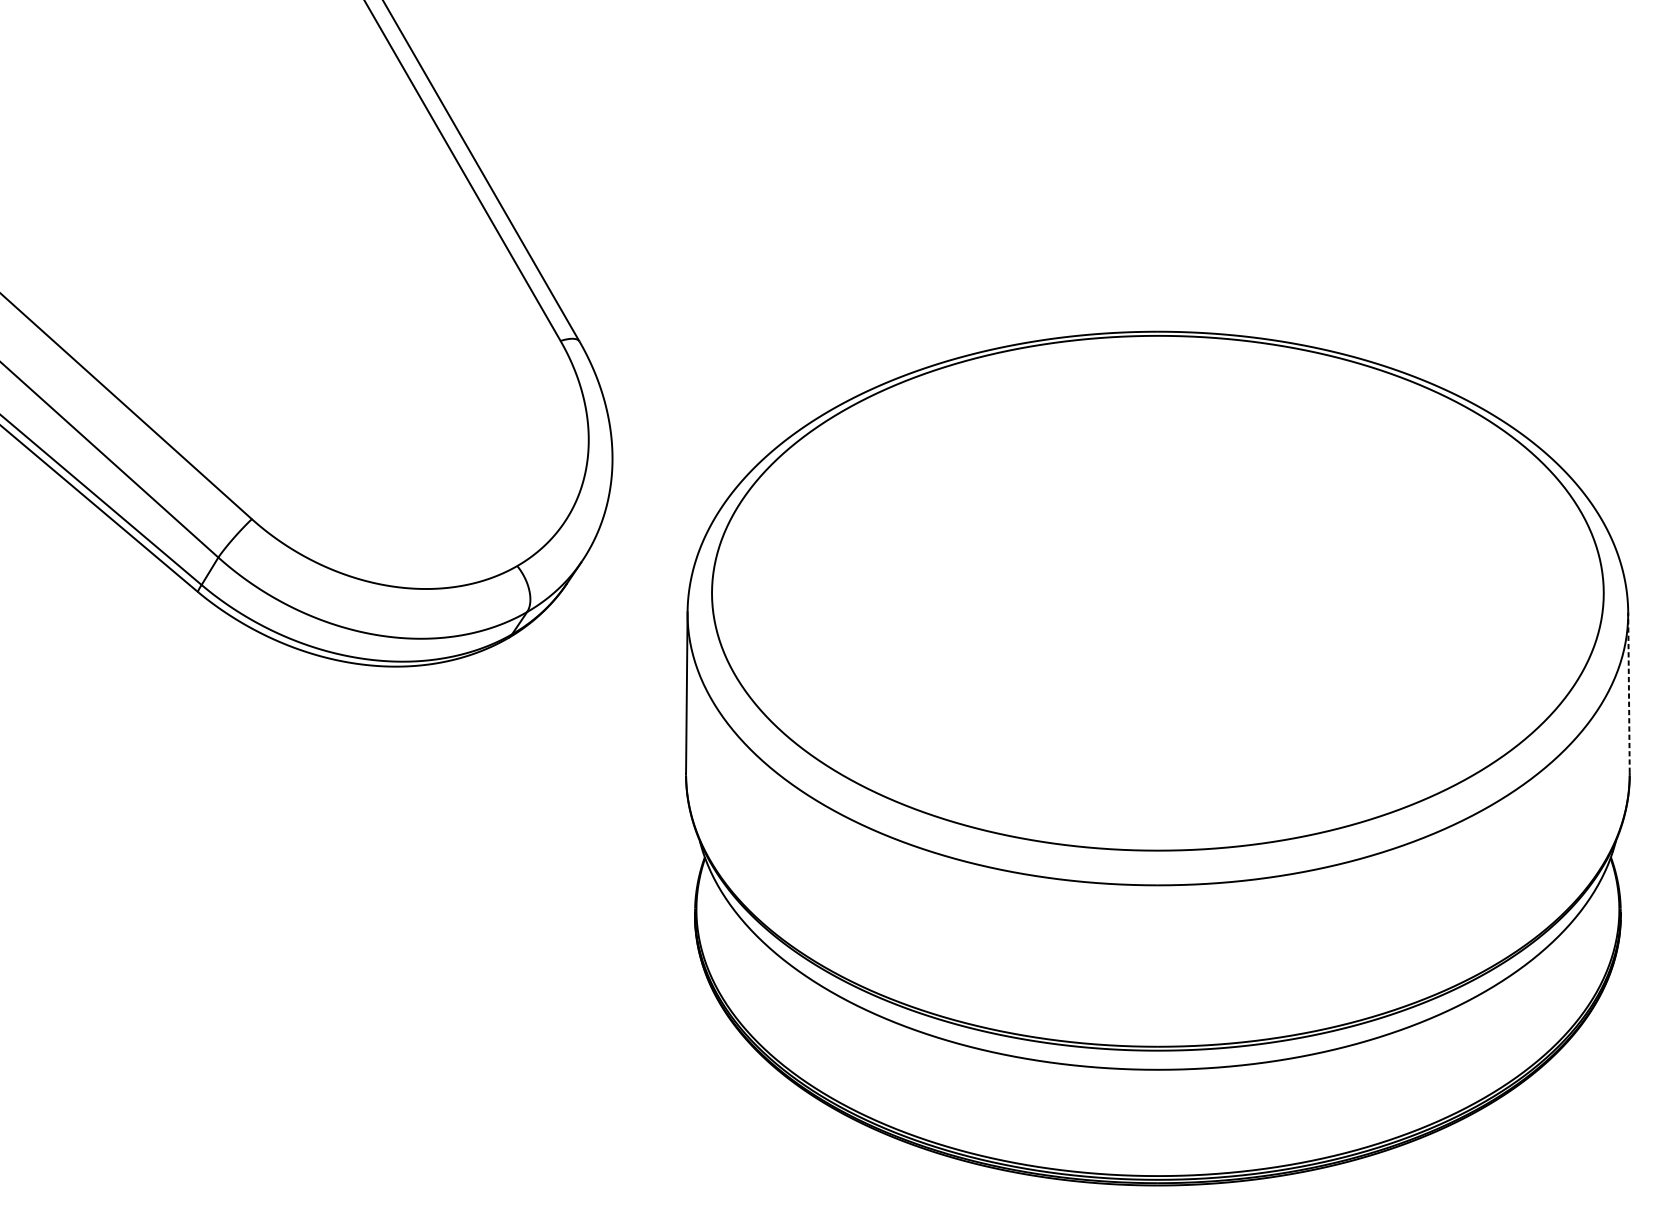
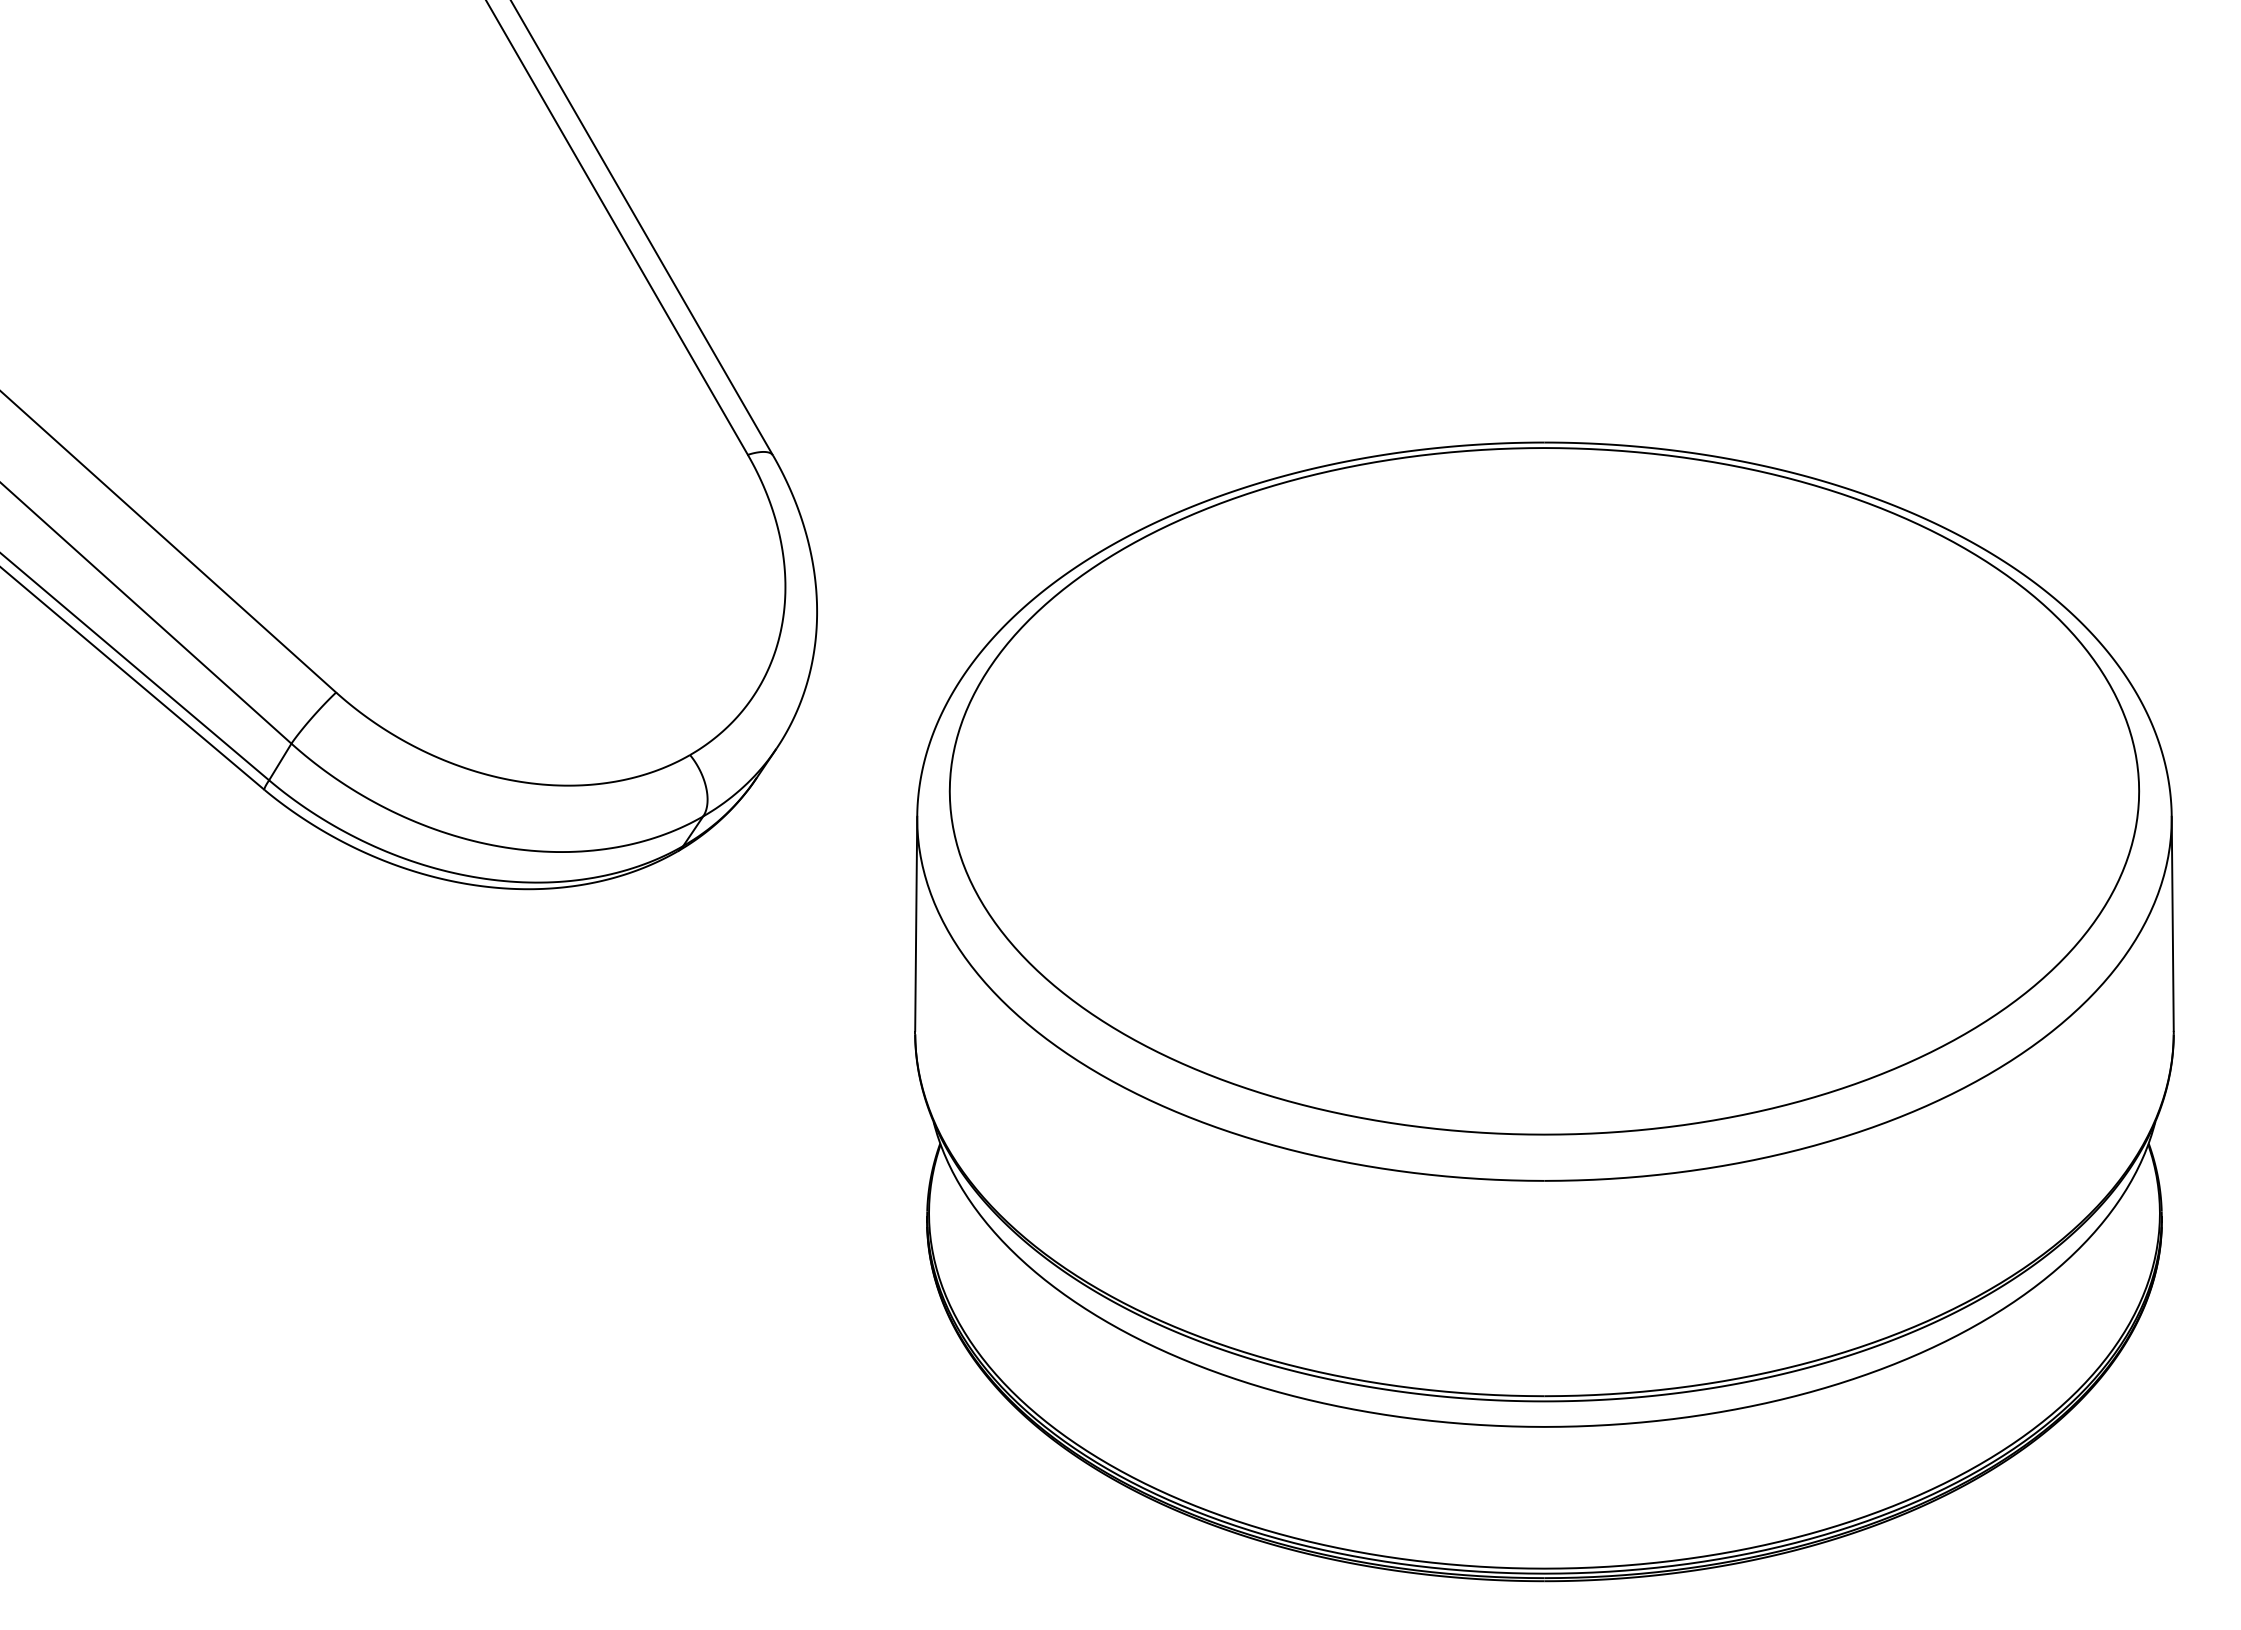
line: (1628, 692) -> (2172, 923), dashed -> solid

